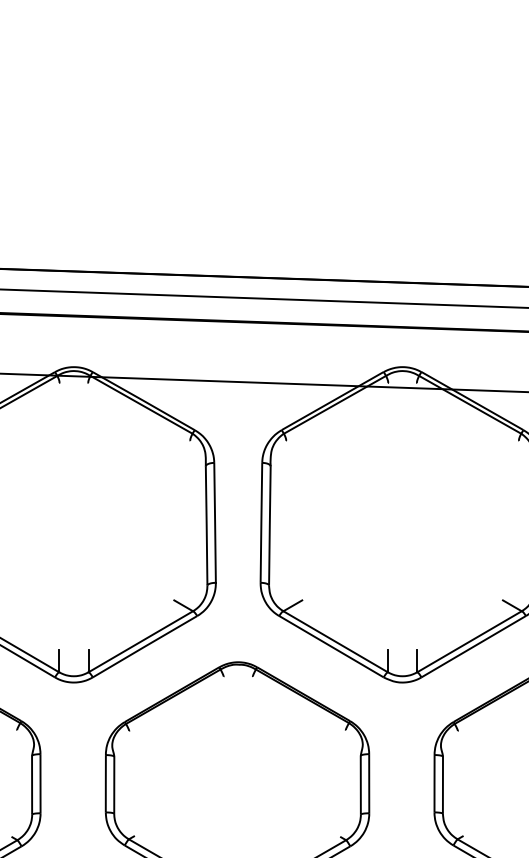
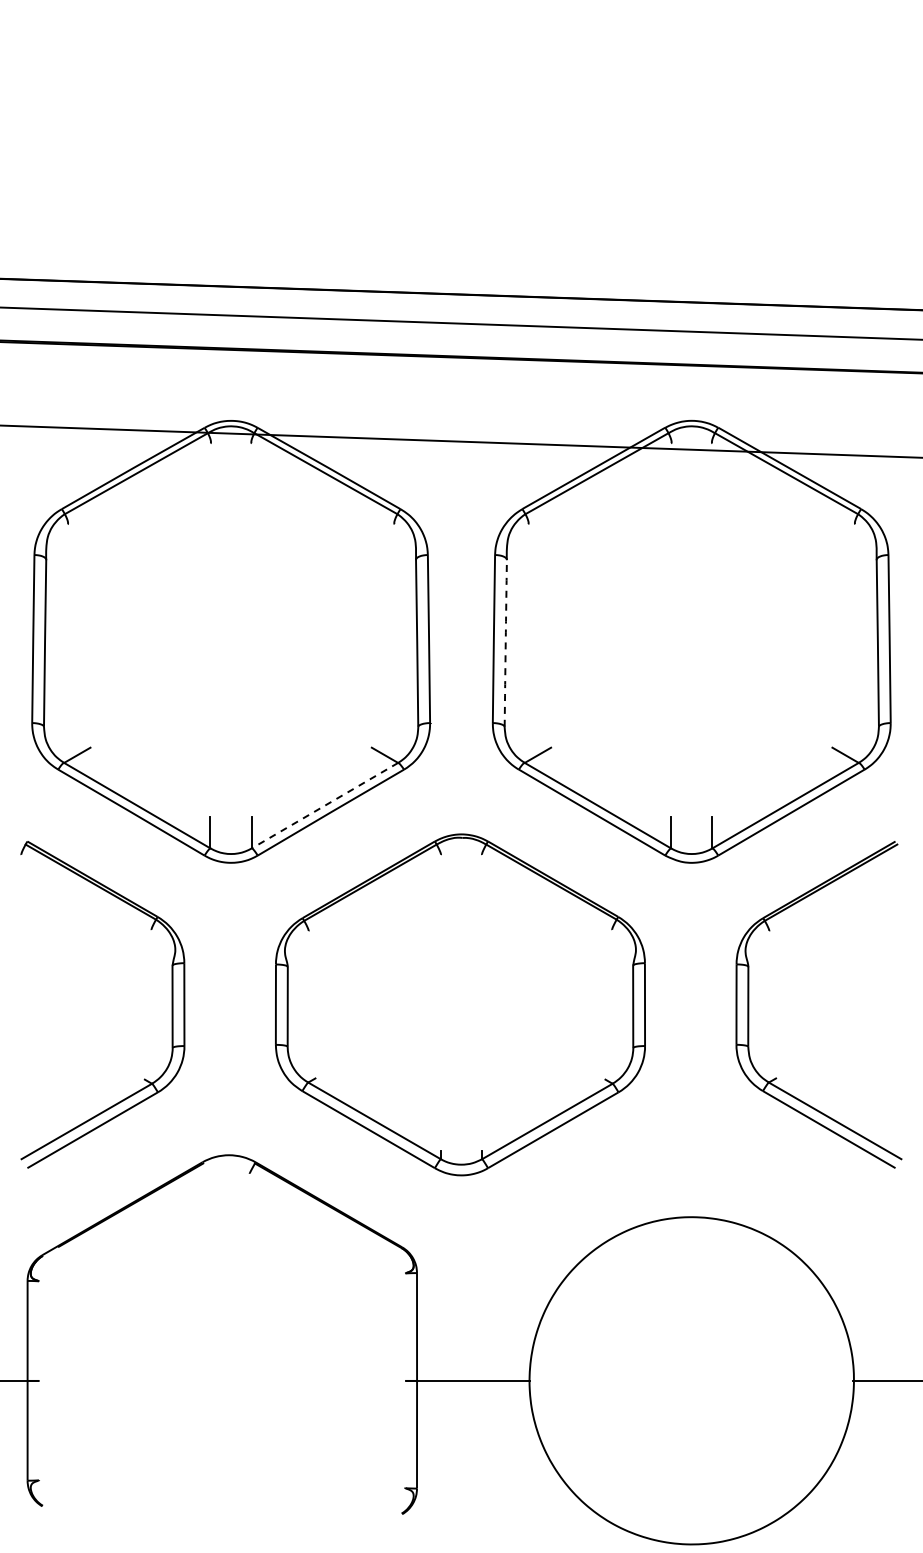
arc: (269, 525) -> (505, 642), solid -> dashed
line: (141, 641) -> (325, 805), solid -> dashed

